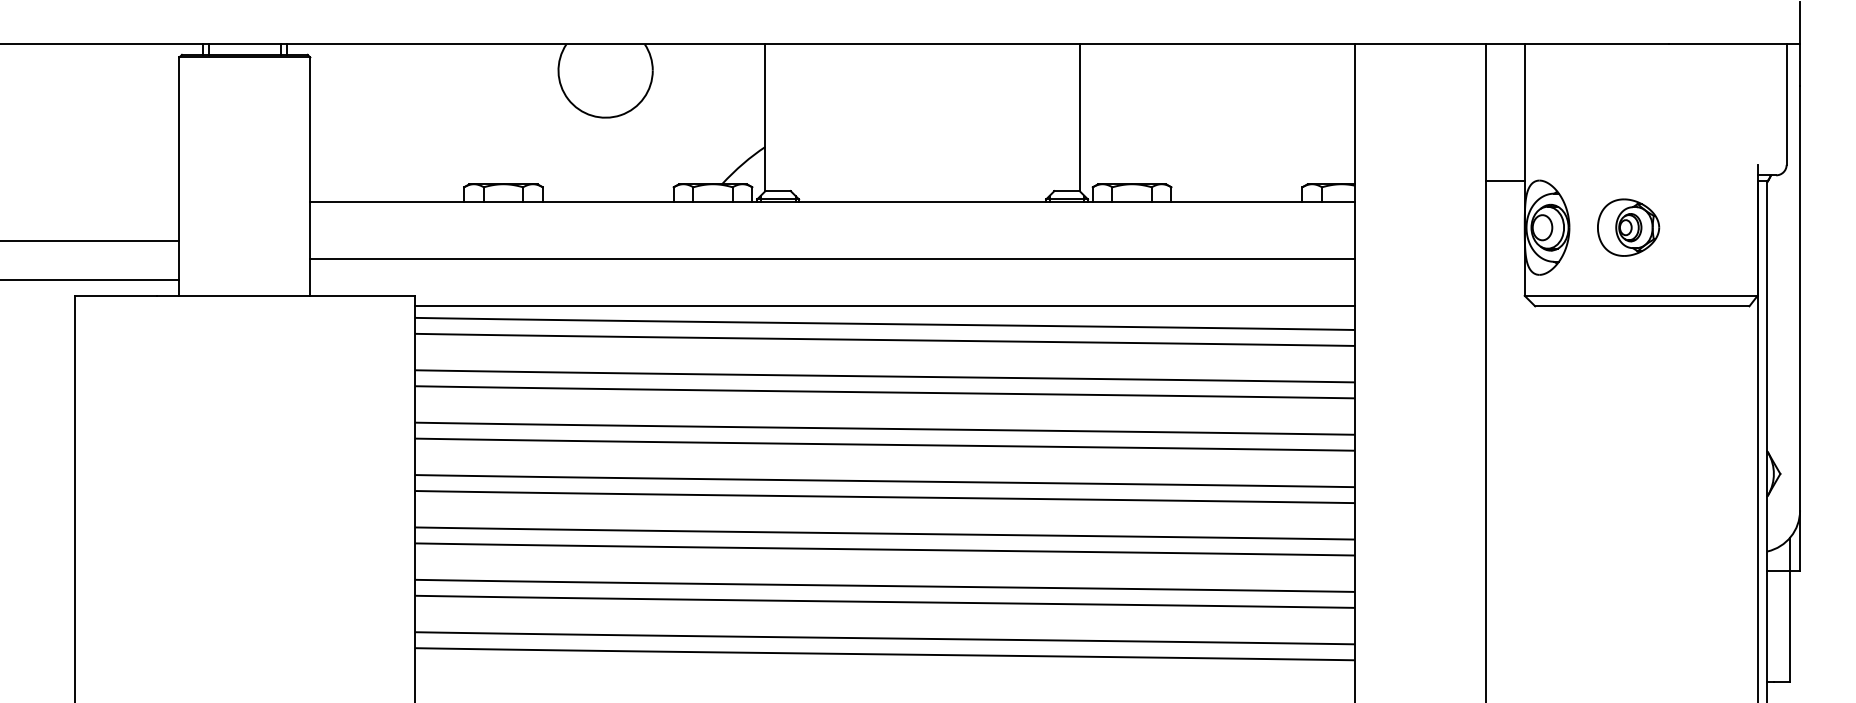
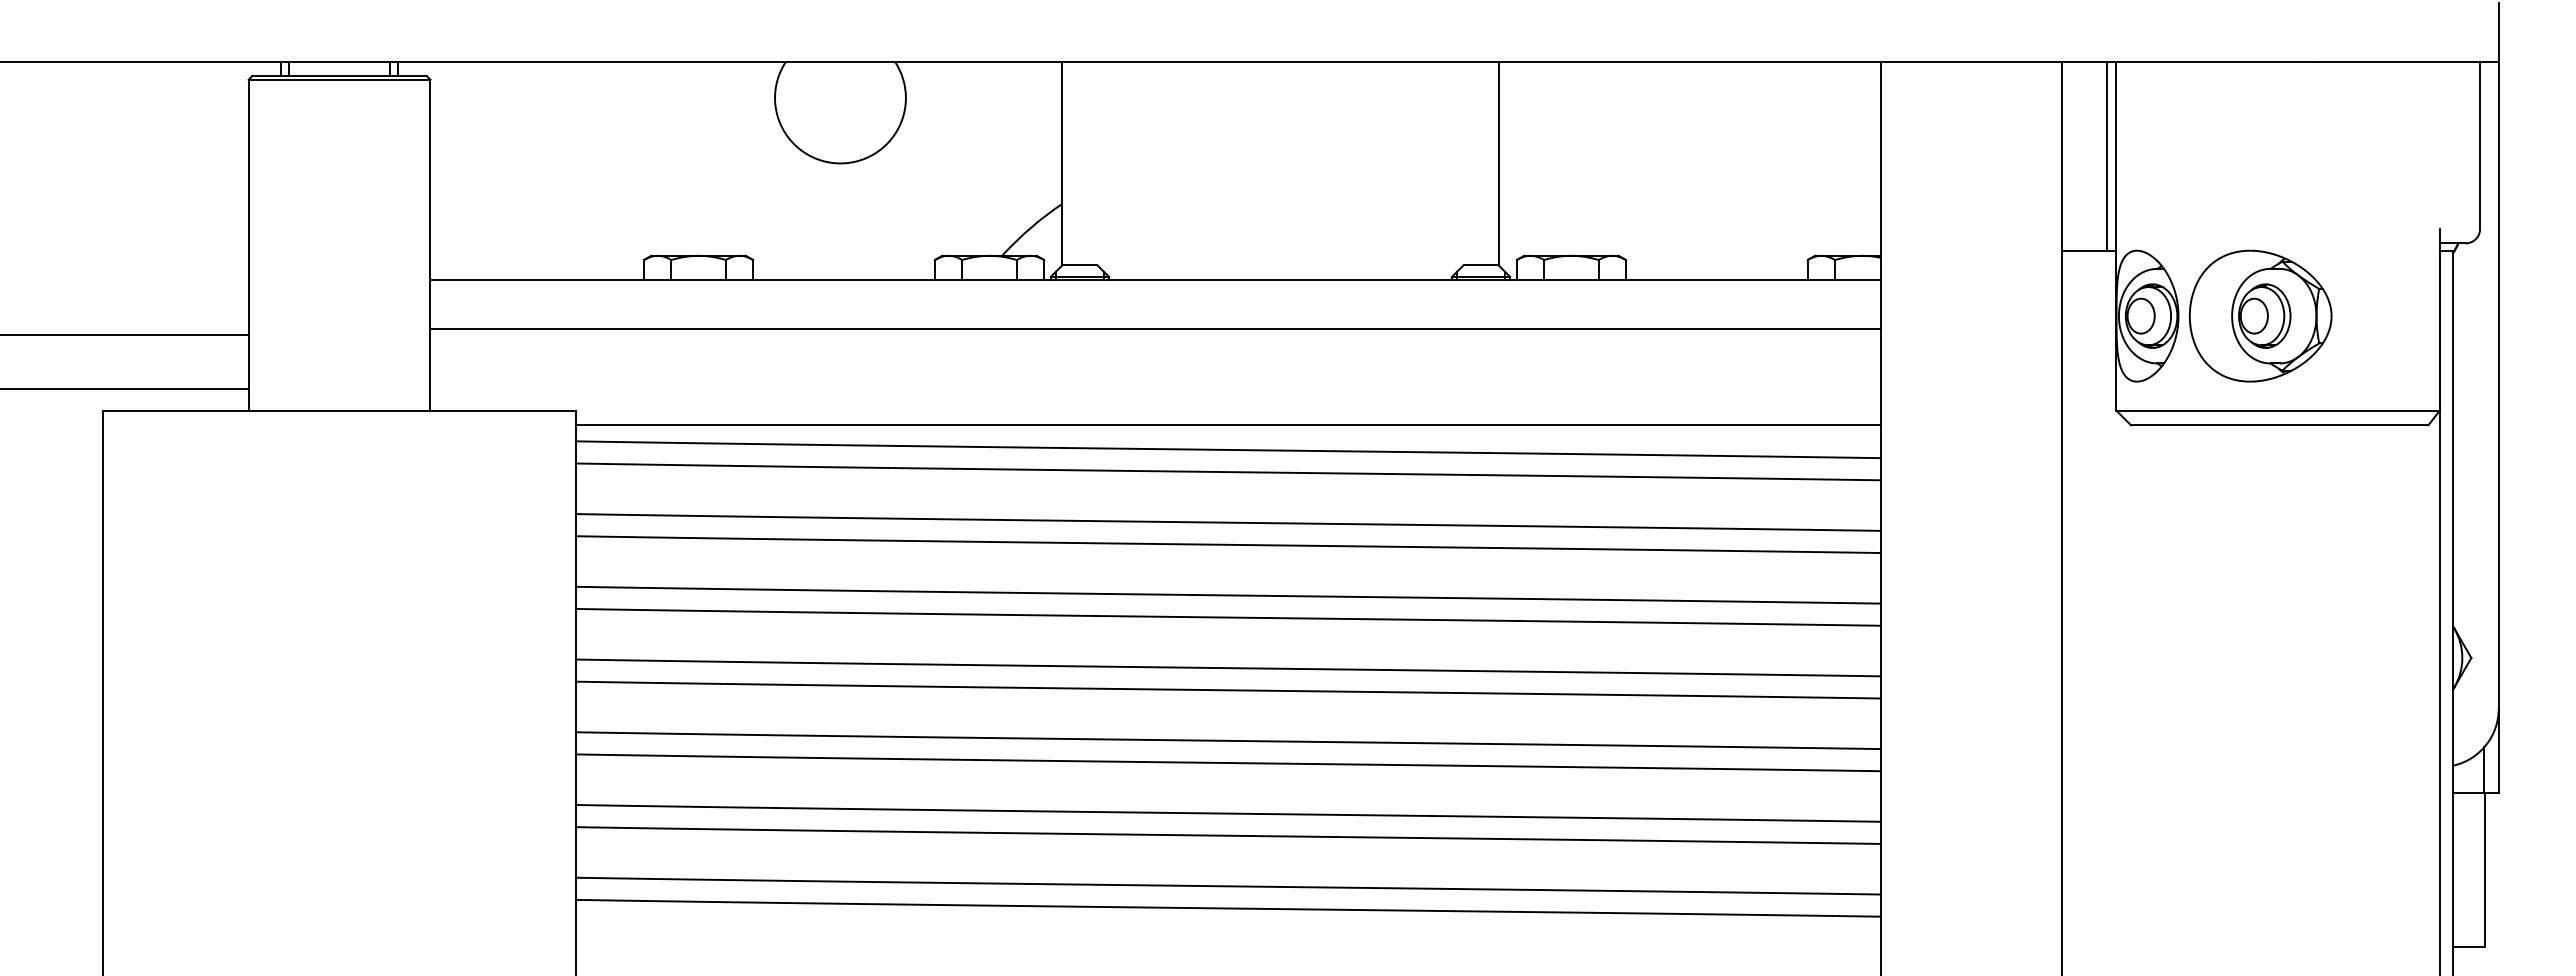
line: (1518, 112) -> (2107, 155), added
part: (1628, 227) -> (2260, 315), size x1.67
line: (832, 258) -> (1155, 328), moved

